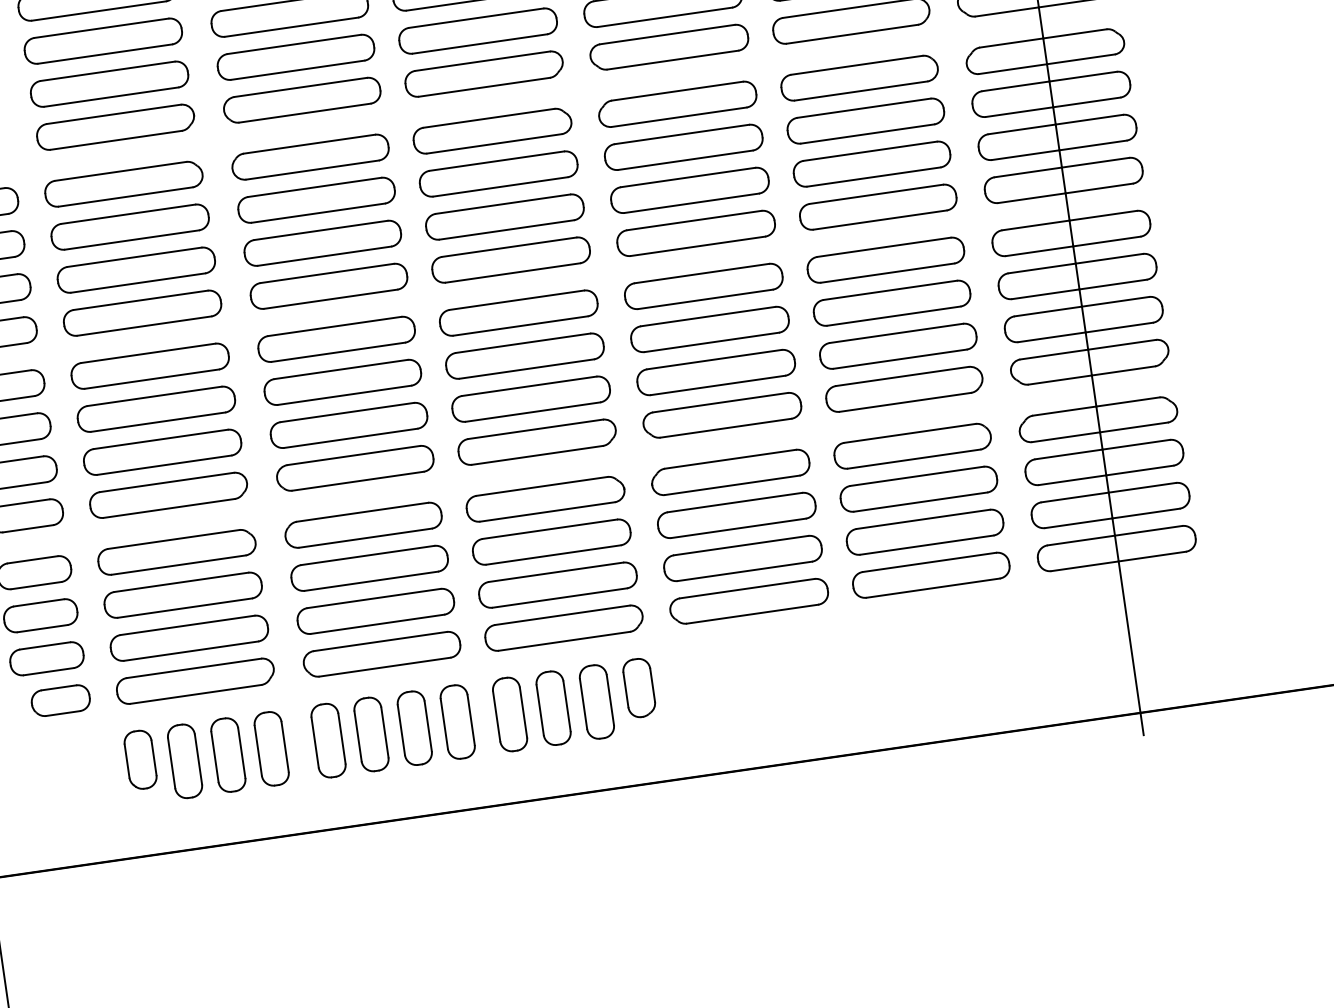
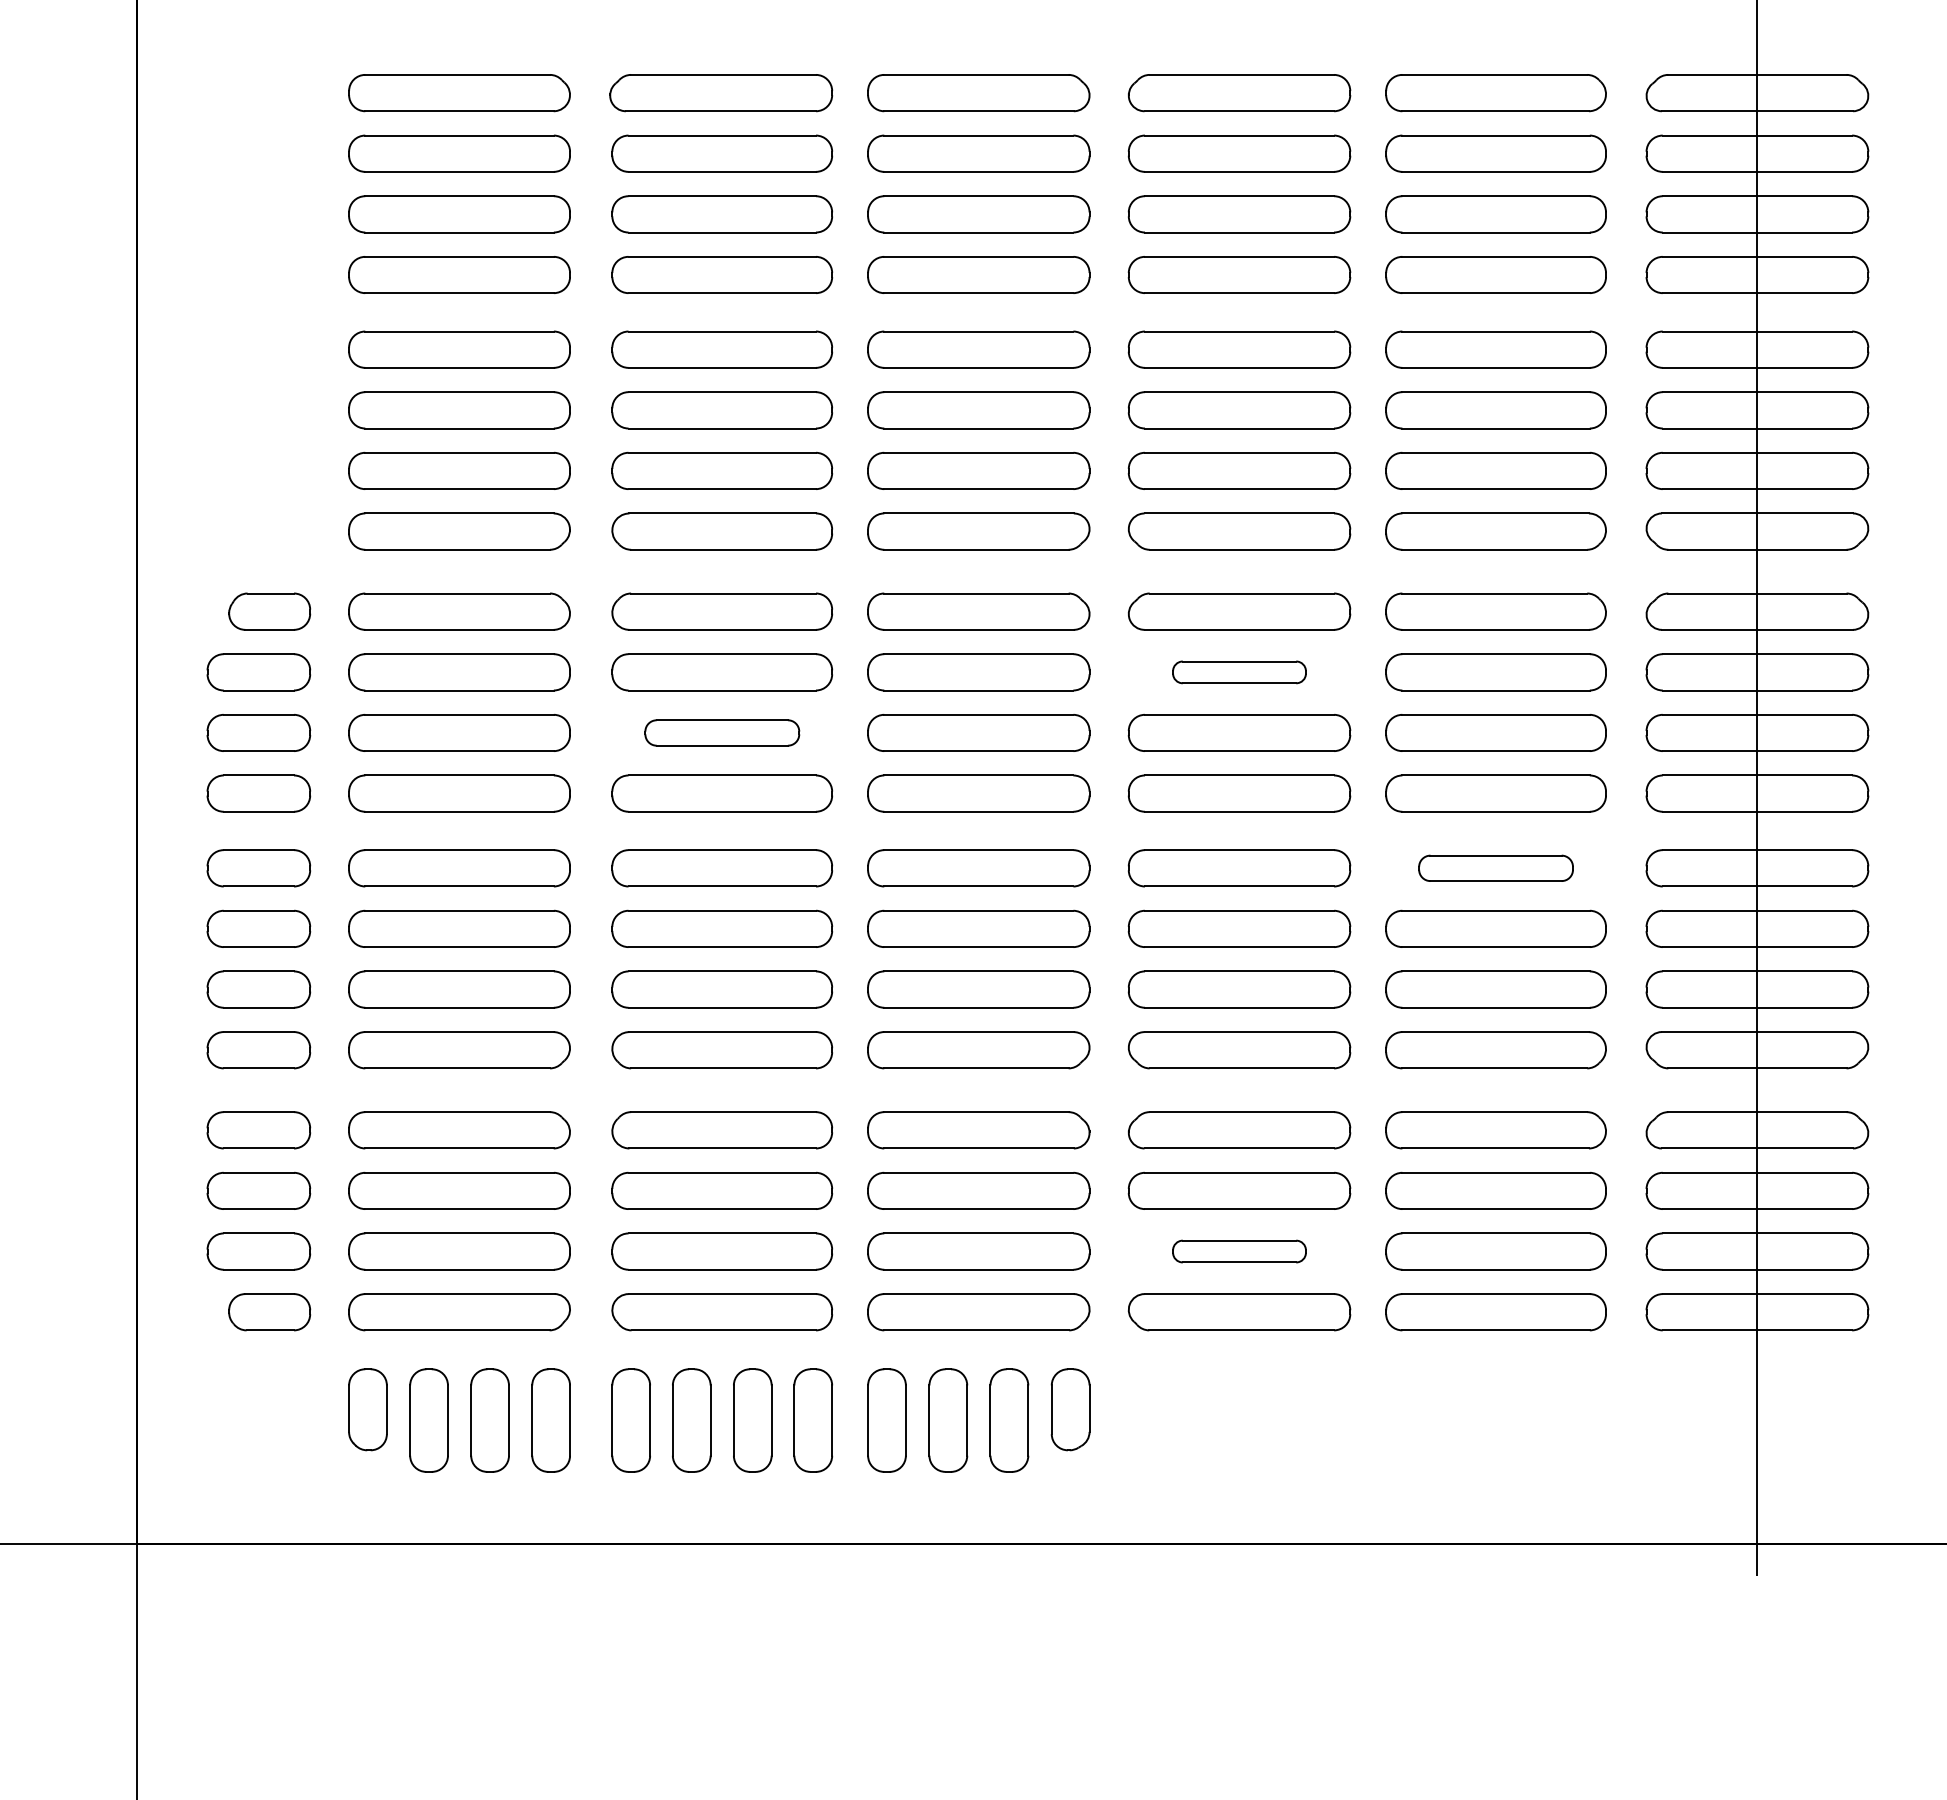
part: (683, 147) -> (1239, 672), size x0.6
part: (322, 242) -> (722, 732), size x0.7
part: (885, 260) -> (1495, 868), size x0.7
part: (742, 558) -> (1239, 1251), size x0.6

